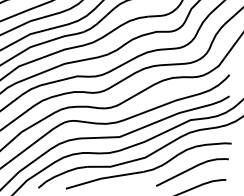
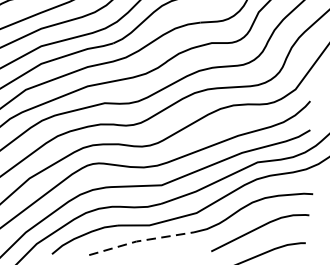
line: (103, 178) -> (140, 241), solid -> dashed

